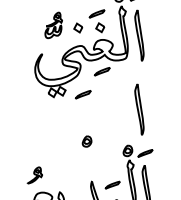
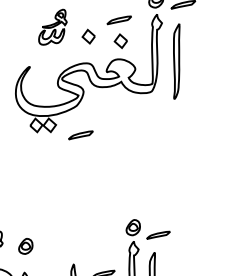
part: (101, 71) -> (112, 105), removed
part: (139, 109) -> (159, 169), removed
part: (86, 141) -> (25, 246), moved

